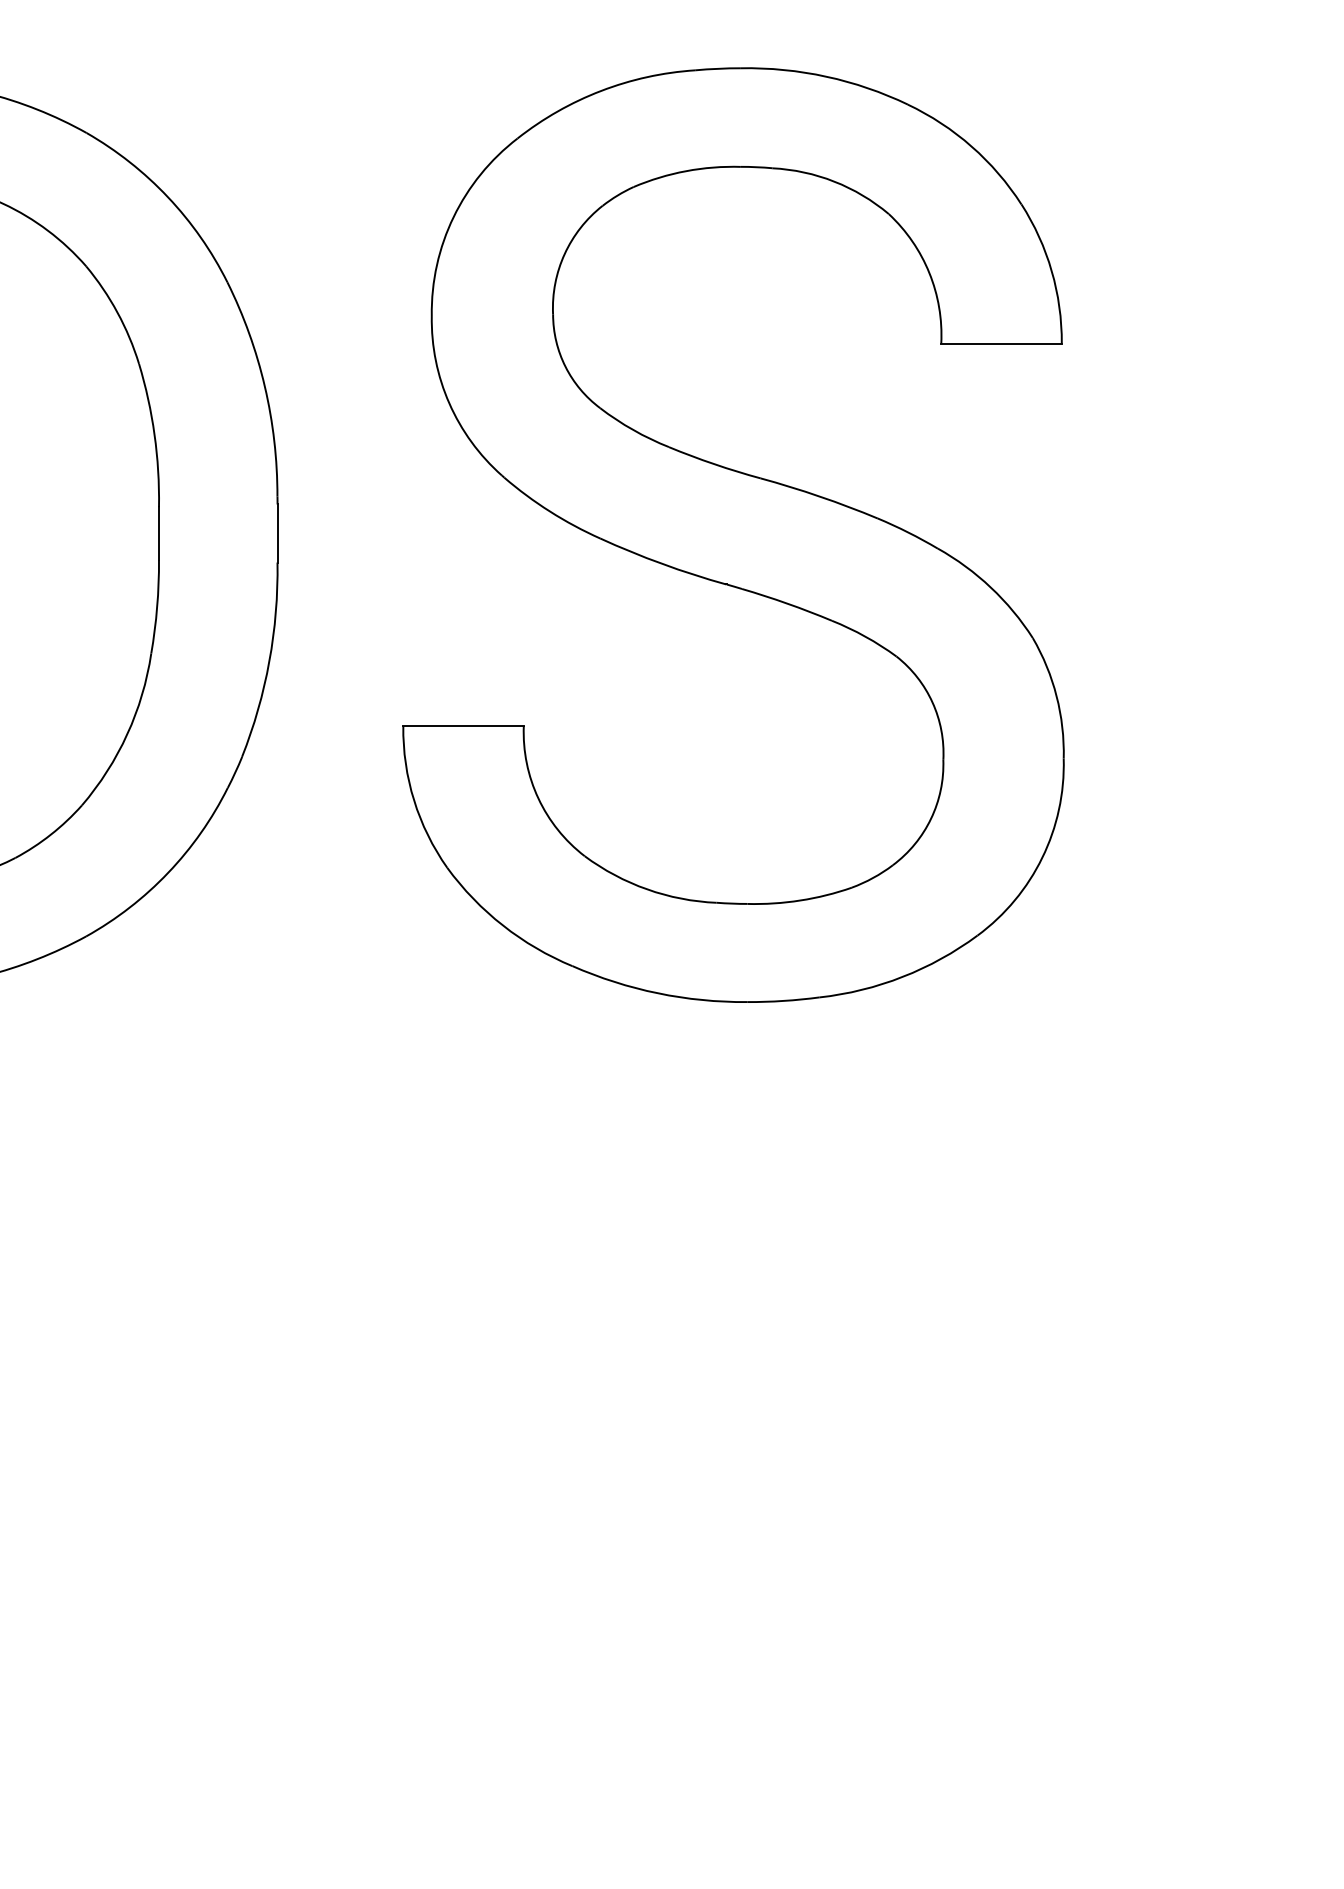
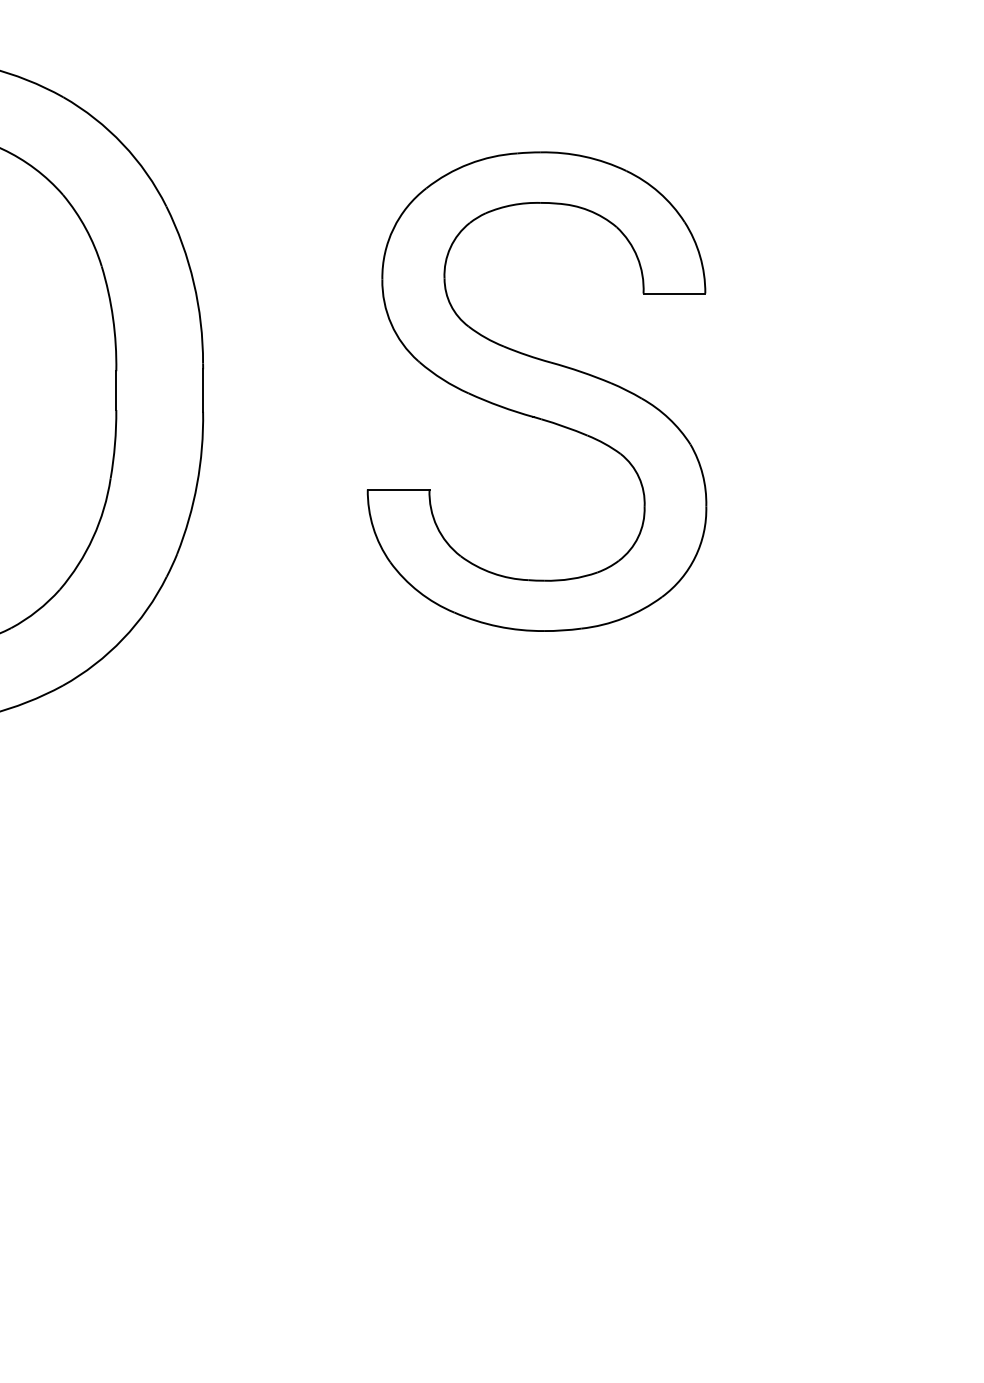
part: (733, 534) -> (537, 391), size x0.7

